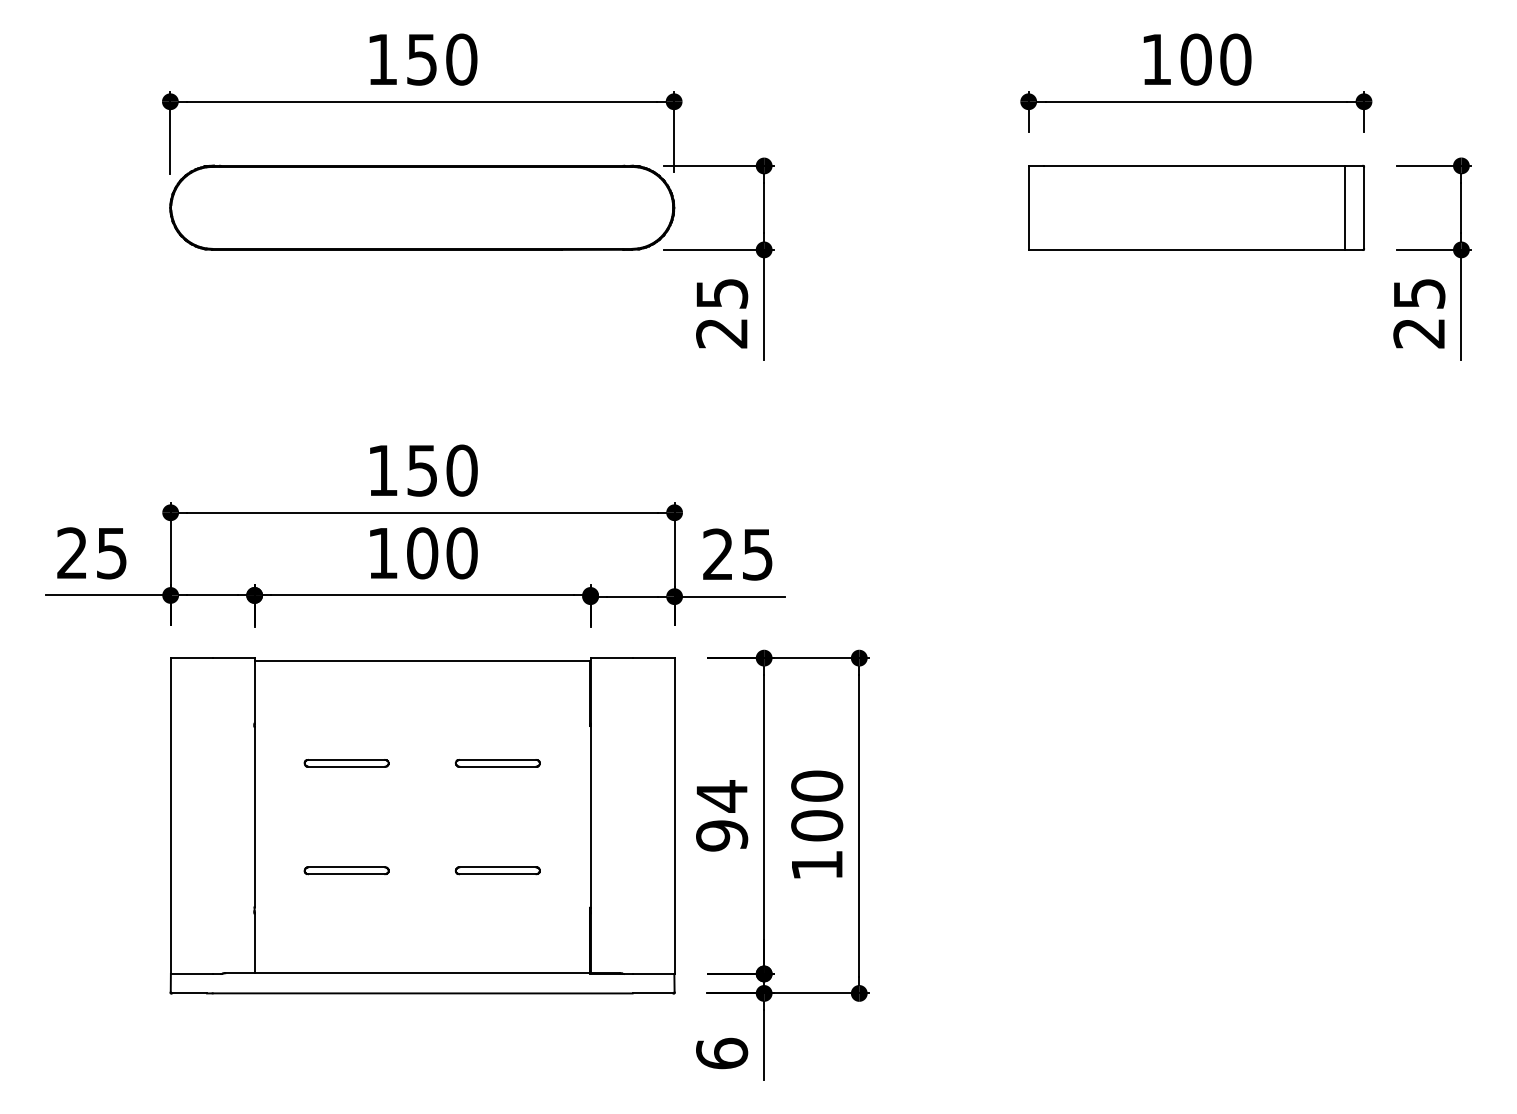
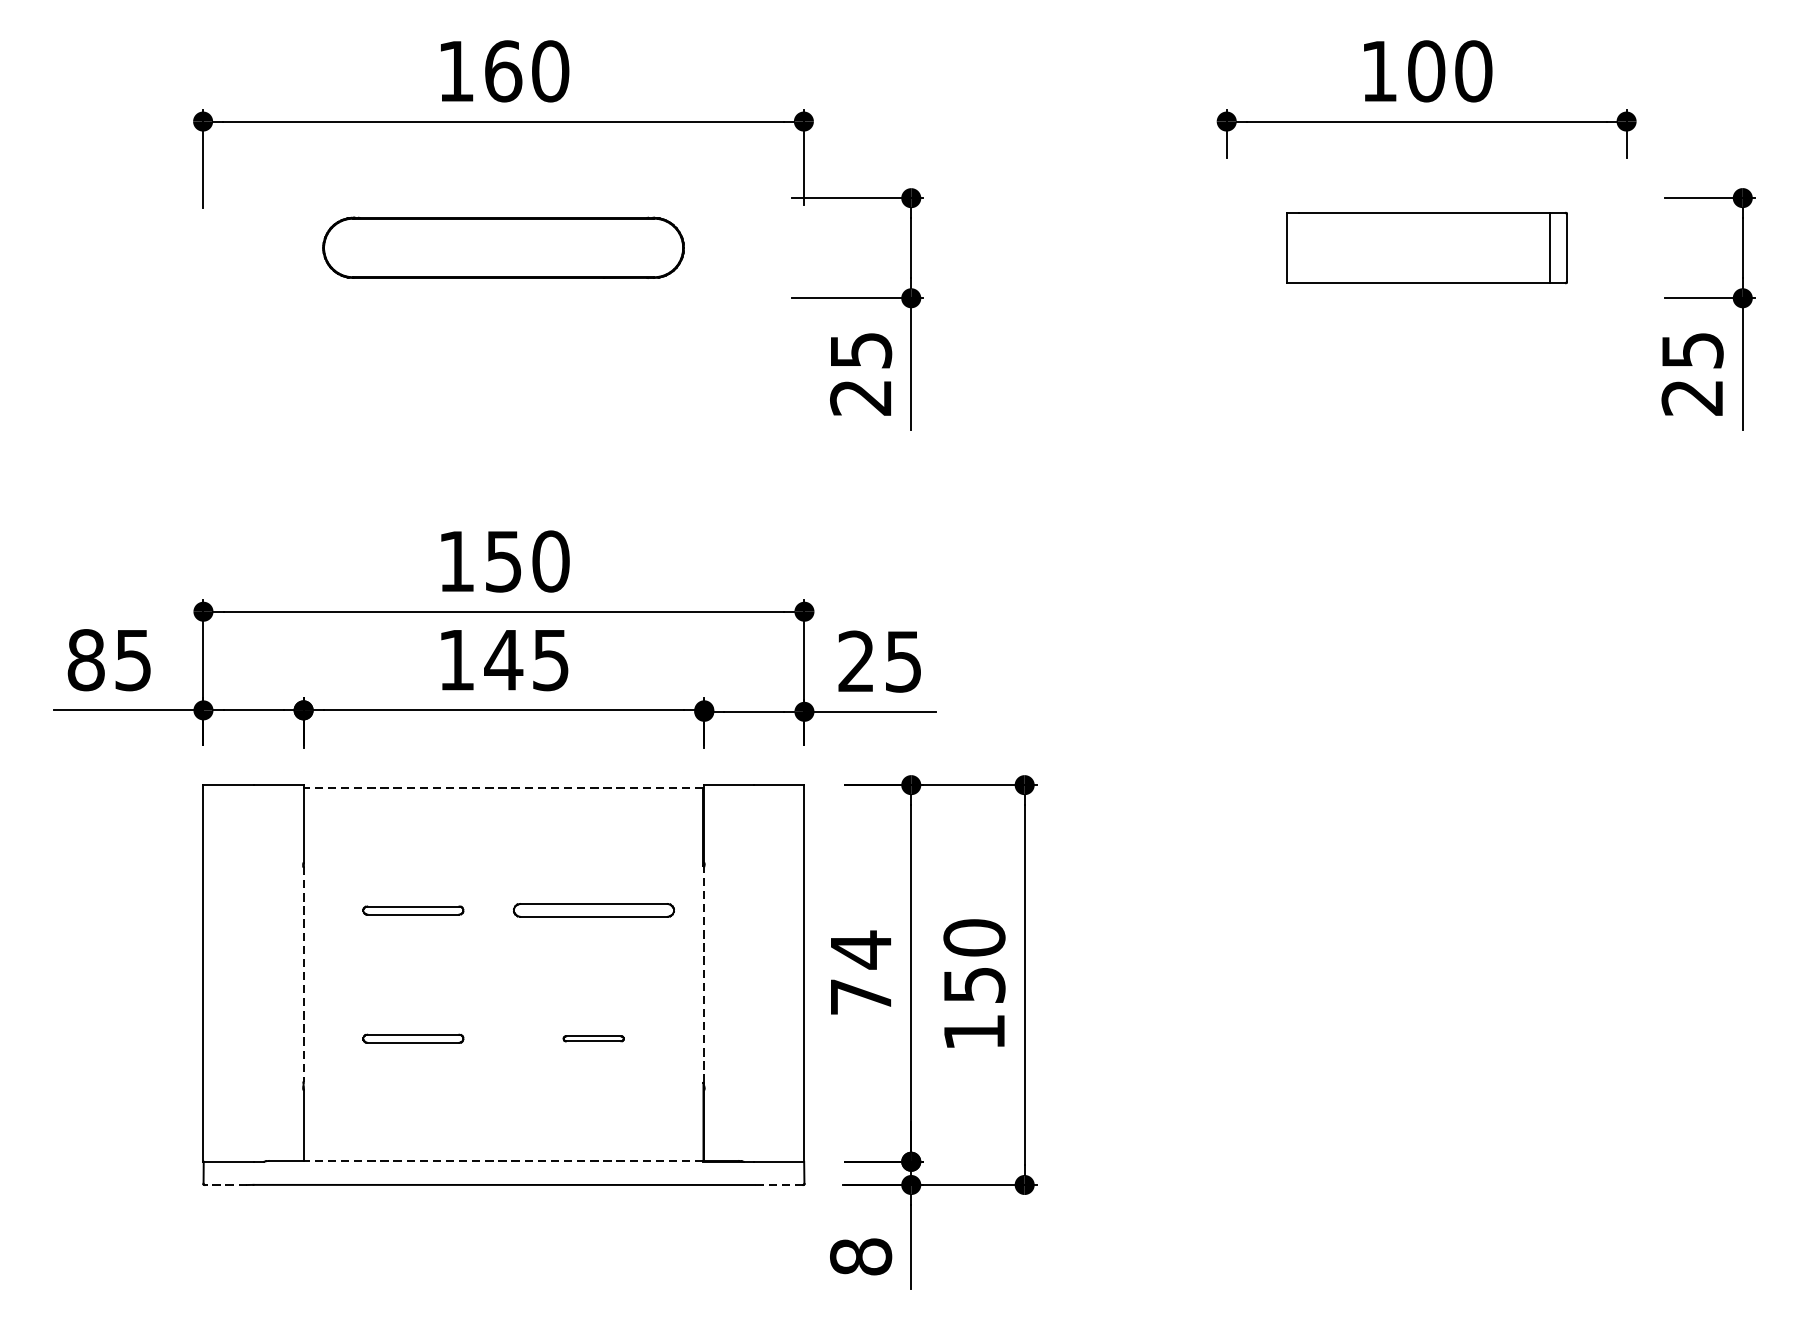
text: (422, 59) -> (503, 71), 150 -> 160
part: (422, 207) -> (503, 247), size x0.6
part: (1196, 207) -> (1426, 247), size x0.7
text: (72, 553) -> (86, 660), 25 -> 85
text: (441, 553) -> (526, 660), 100 -> 145
line: (422, 660) -> (503, 787), solid -> dashed
part: (497, 763) -> (593, 910), size x1.6
line: (254, 817) -> (303, 975), solid -> dashed
line: (590, 817) -> (704, 975), solid -> dashed
text: (817, 825) -> (974, 984), 100 -> 150
text: (722, 835) -> (861, 996), 94 -> 74
part: (497, 870) -> (593, 1038), size x0.6
line: (422, 973) -> (503, 1161), solid -> dashed
line: (189, 993) -> (225, 1185), solid -> dashed
line: (652, 993) -> (778, 1185), solid -> dashed
text: (722, 1053) -> (861, 1256), 6 -> 8

